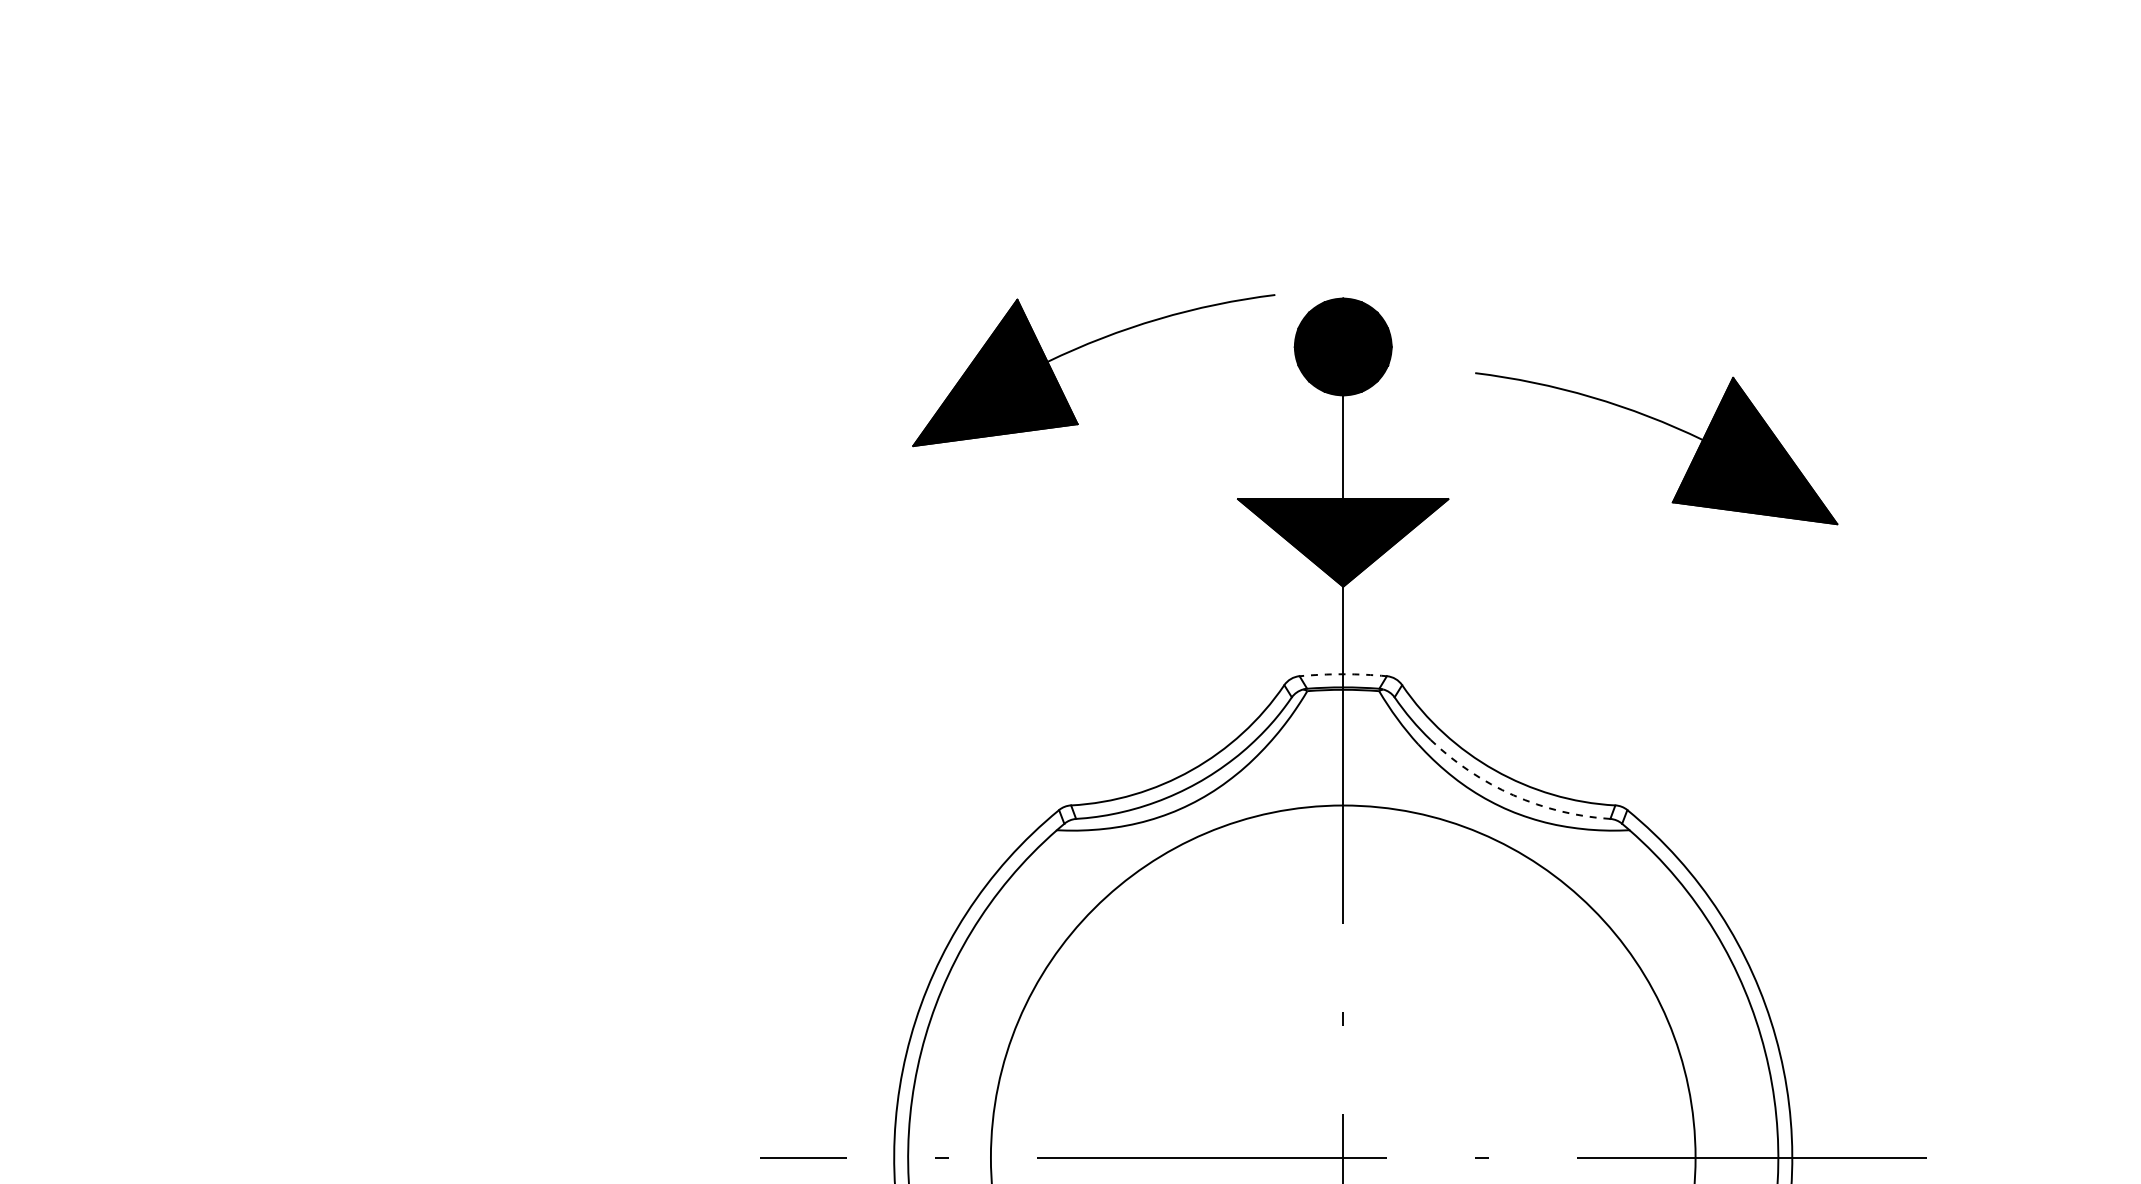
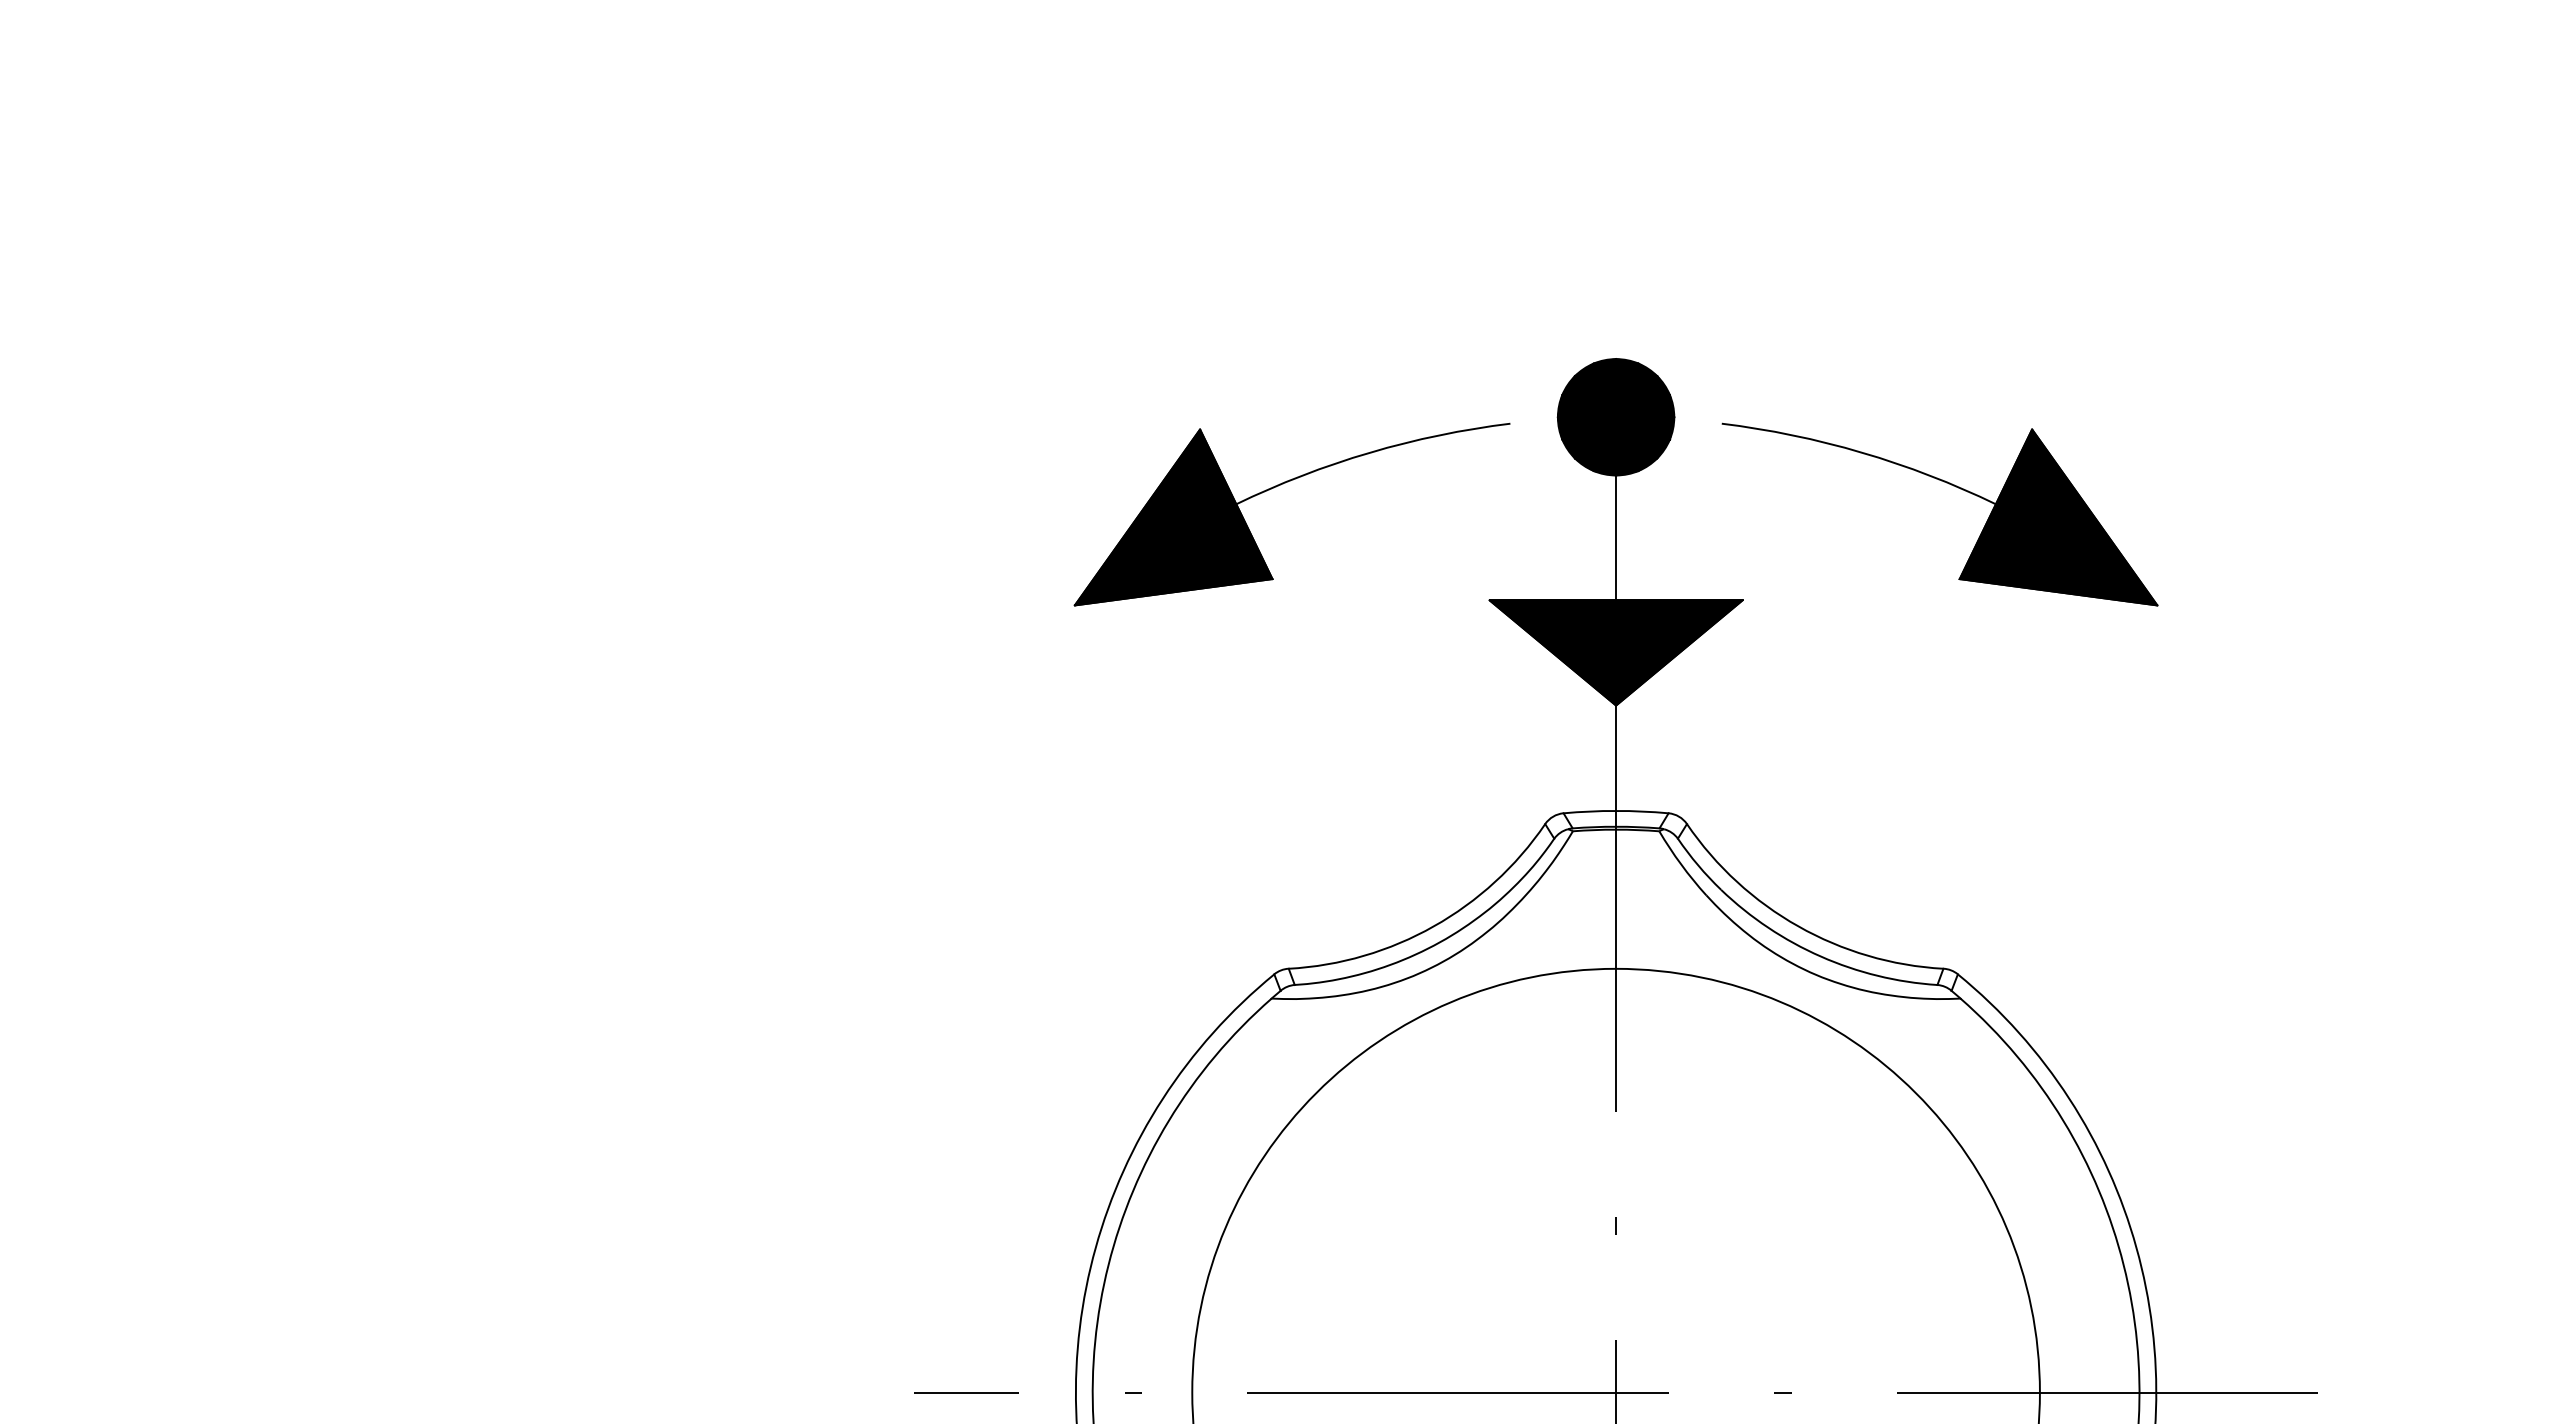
part: (1082, 347) -> (1278, 486), moved
part: (1667, 425) -> (1953, 486), moved
arc: (1343, 673) -> (1616, 810), dashed -> solid
arc: (1513, 795) -> (1820, 956), dashed -> solid

